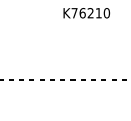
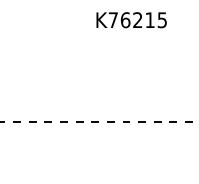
text: (106, 13) -> (161, 20), K76210 -> K76215

